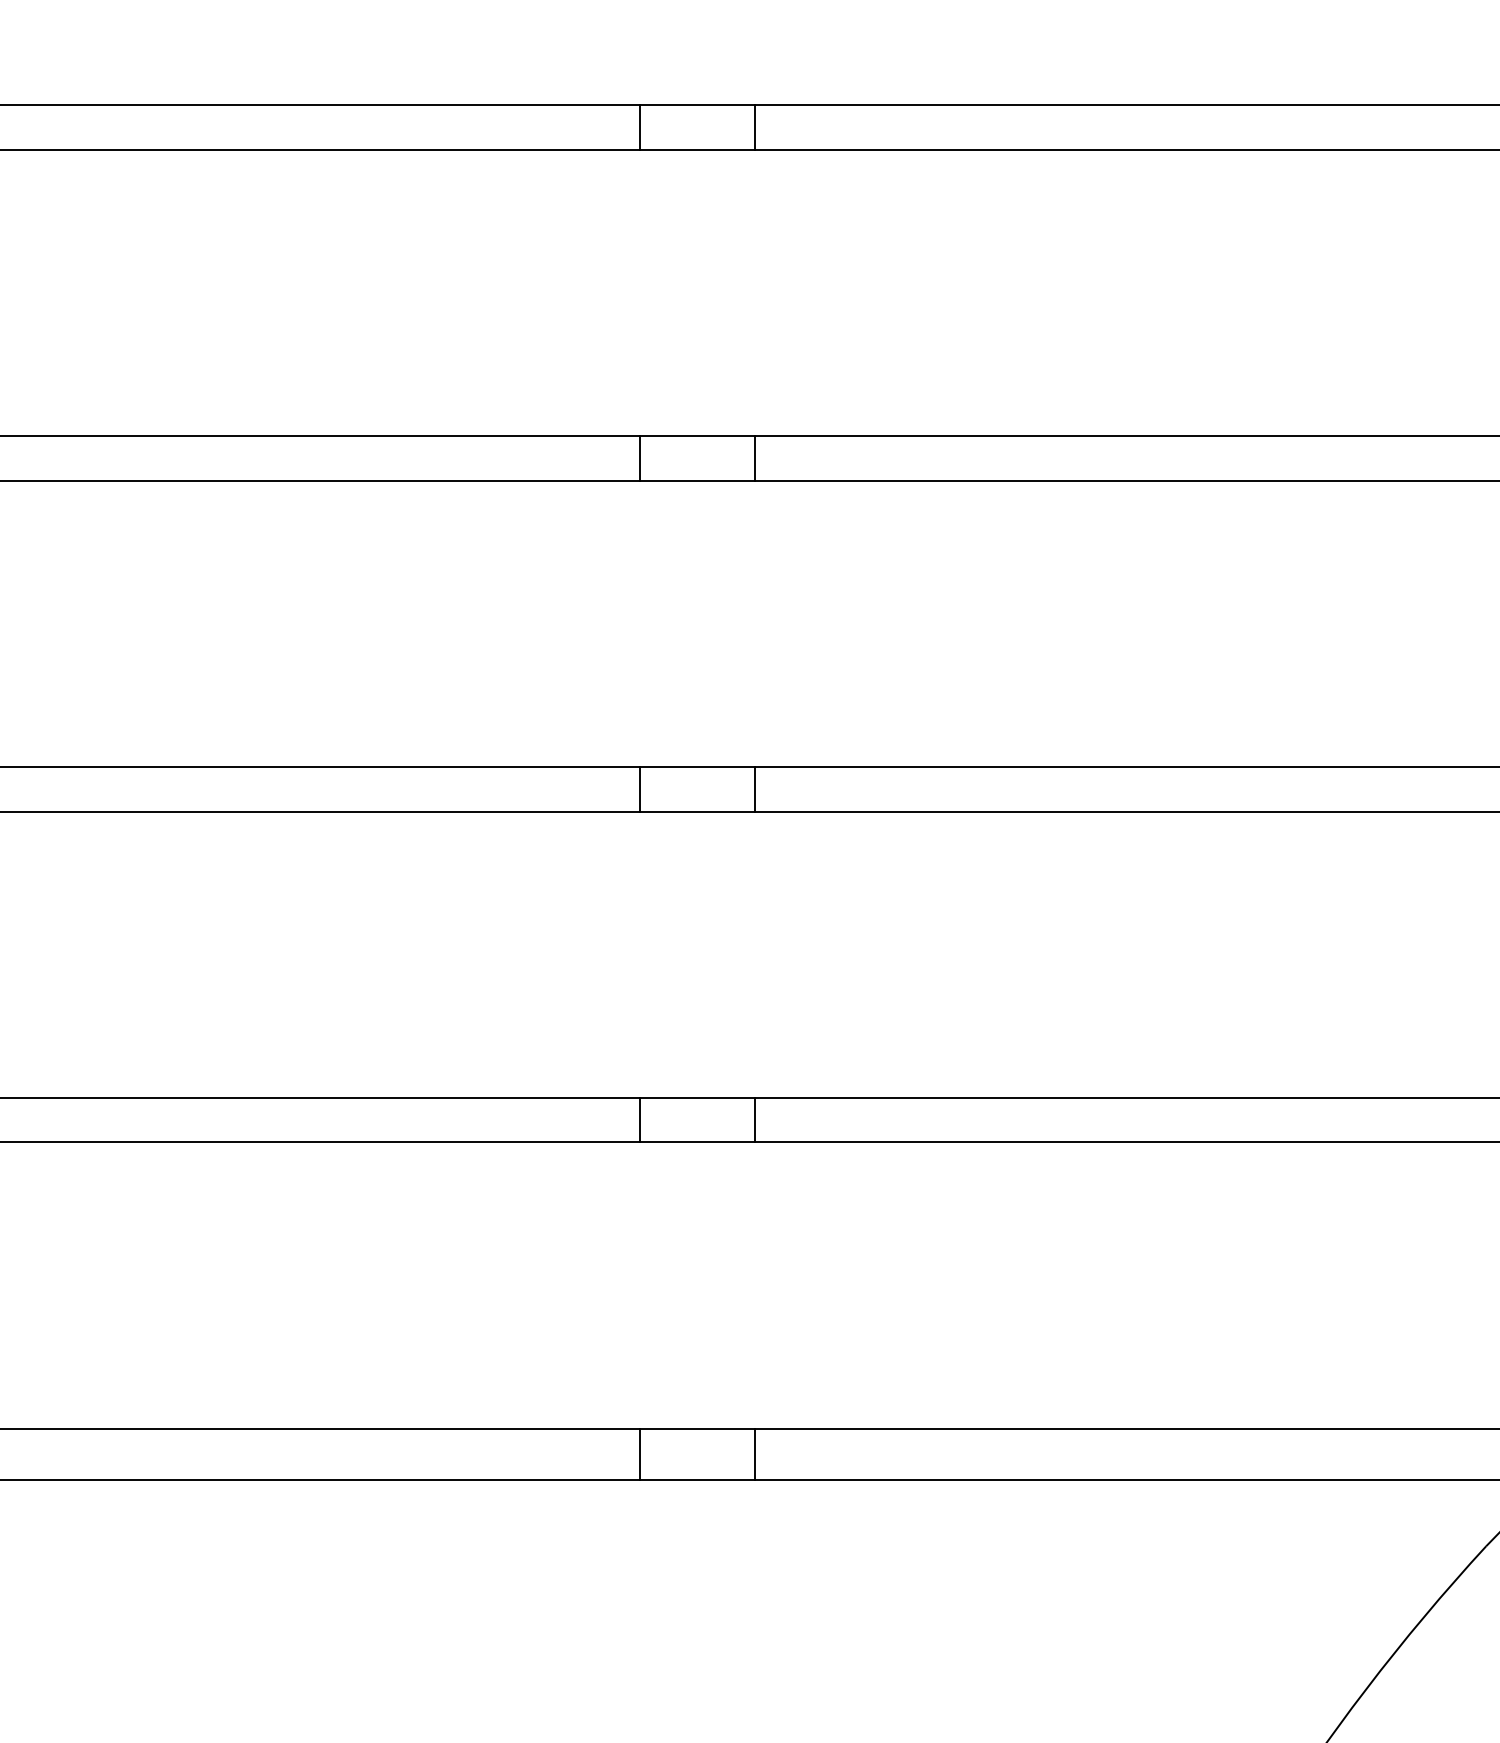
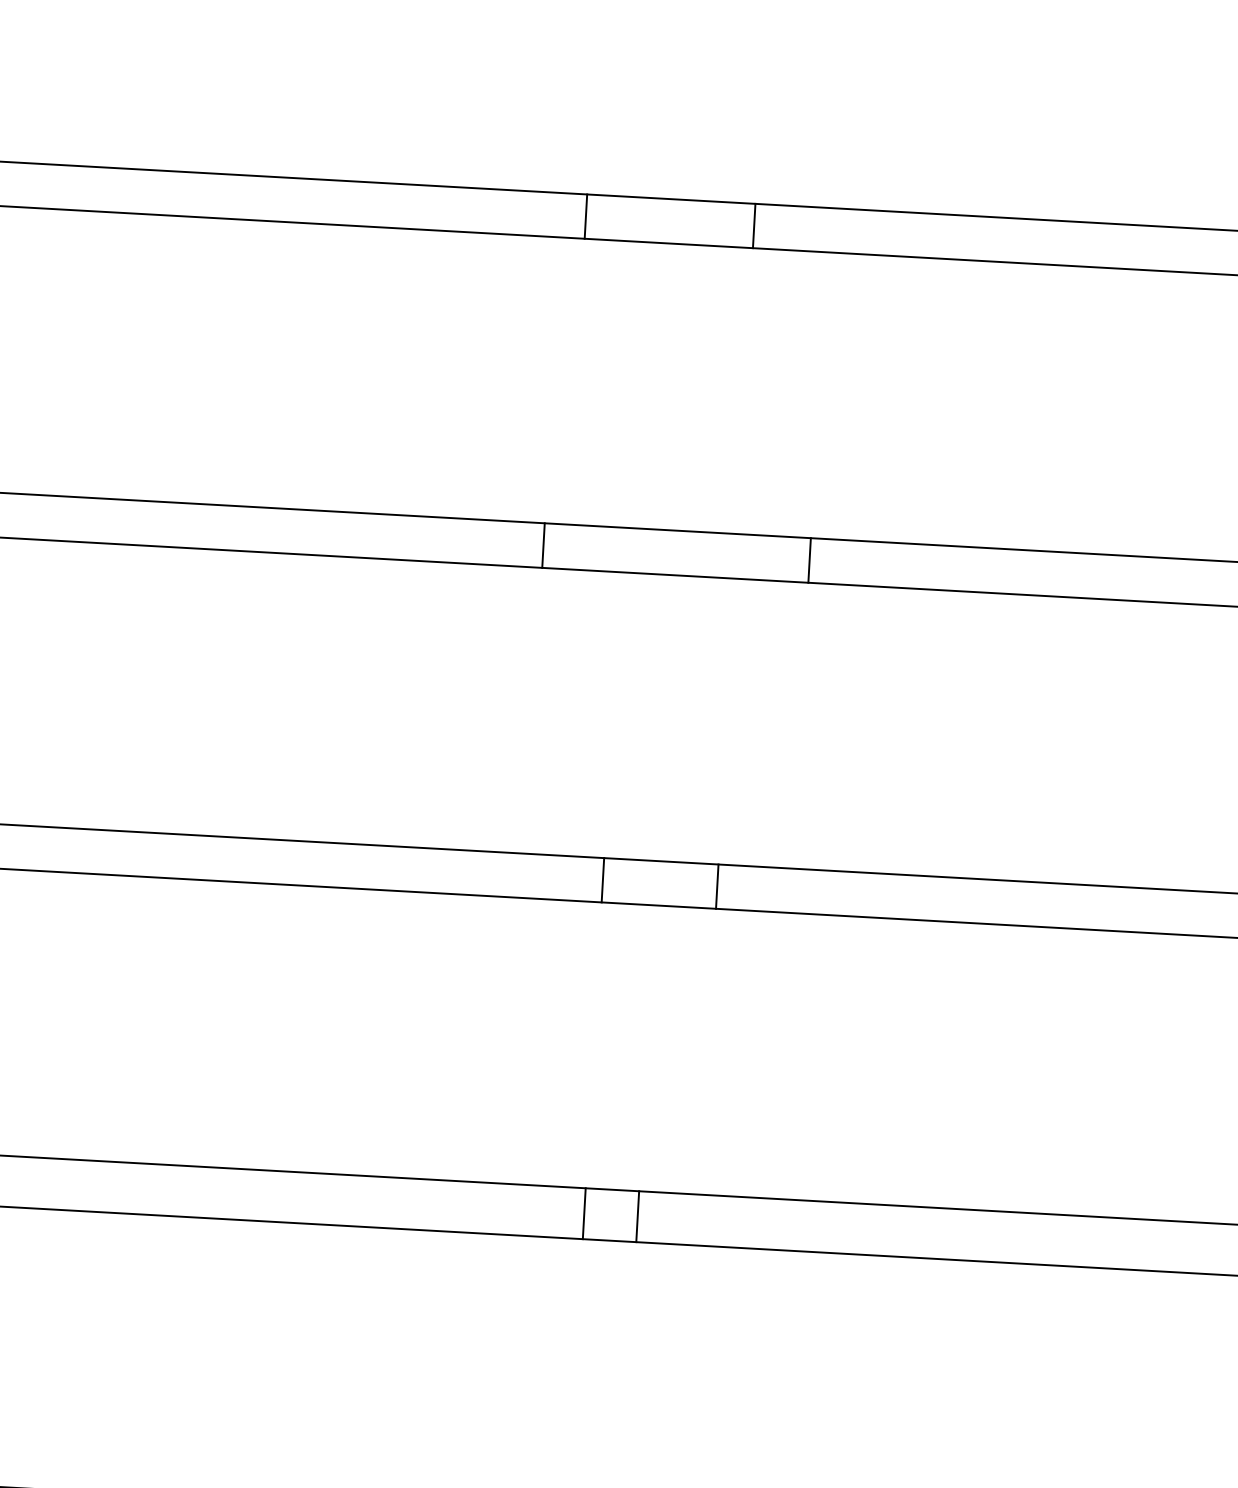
line: (640, 458) -> (586, 216), moved
line: (640, 788) -> (543, 544), moved
line: (754, 788) -> (809, 559), moved
line: (754, 1453) -> (637, 1216), moved

